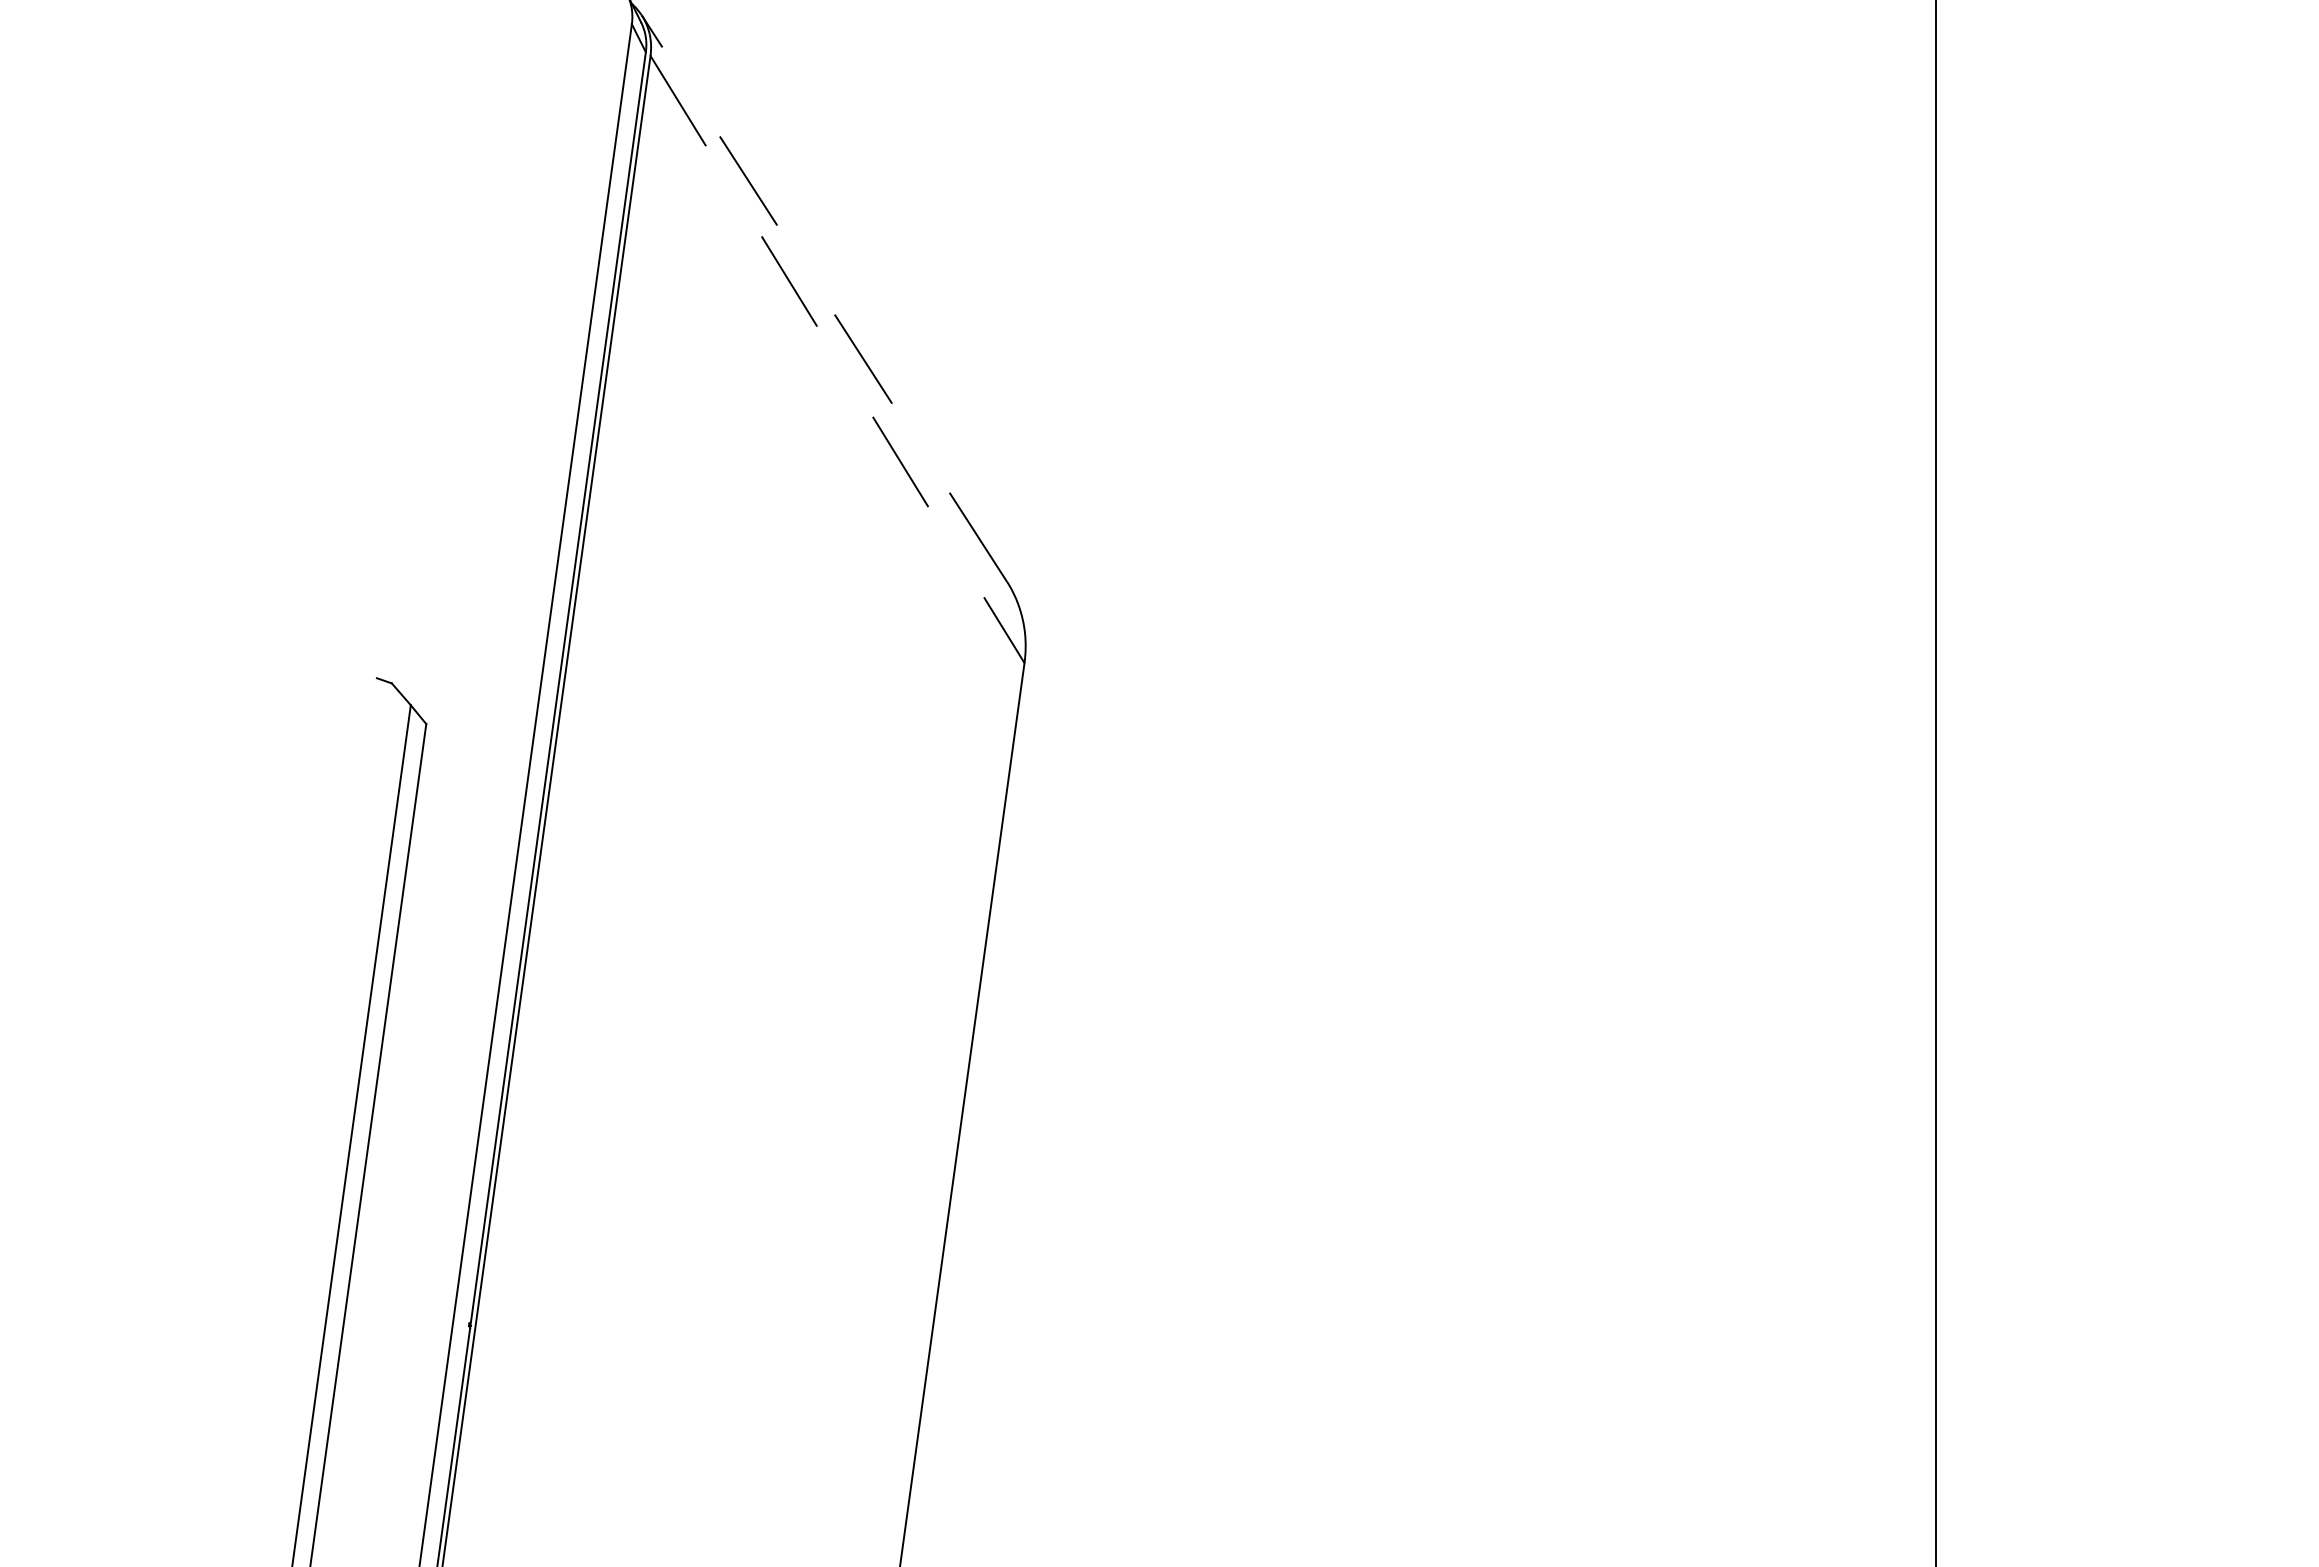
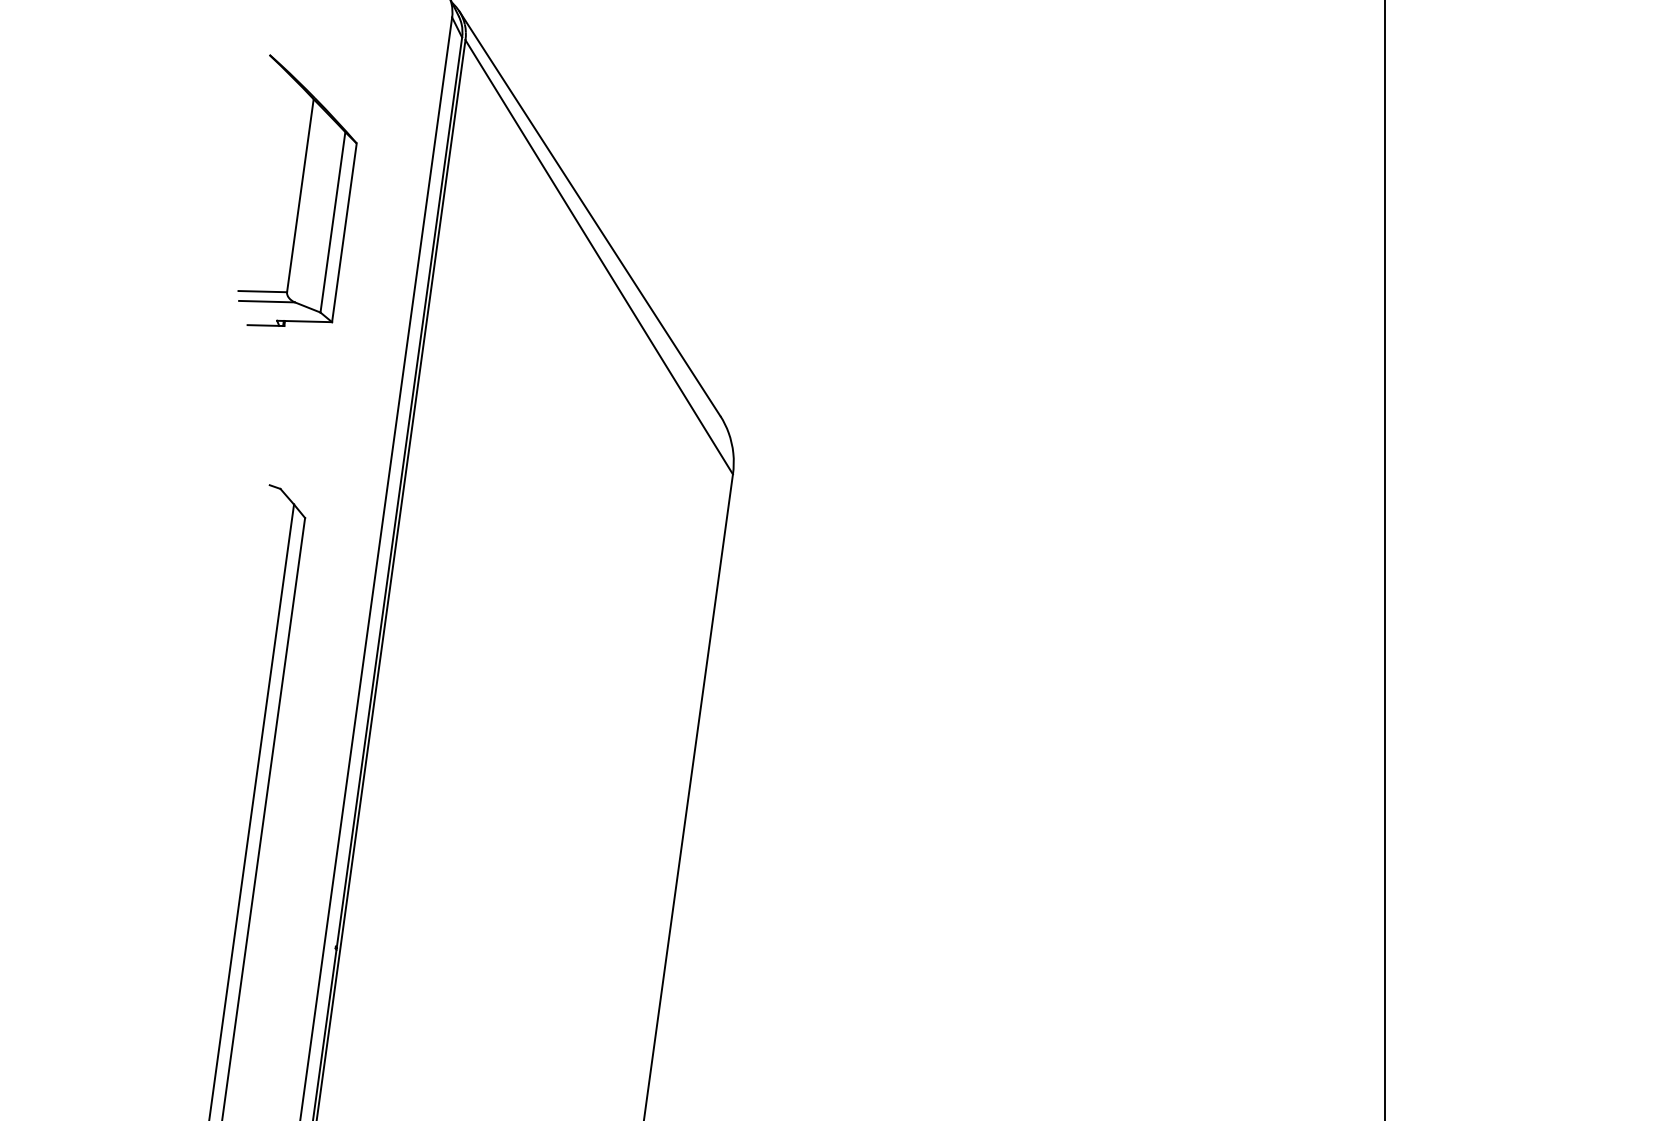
part: (415, 266) -> (297, 190), added
line: (824, 298) -> (589, 213), dashed -> solid
line: (837, 359) -> (599, 257), dashed -> solid

